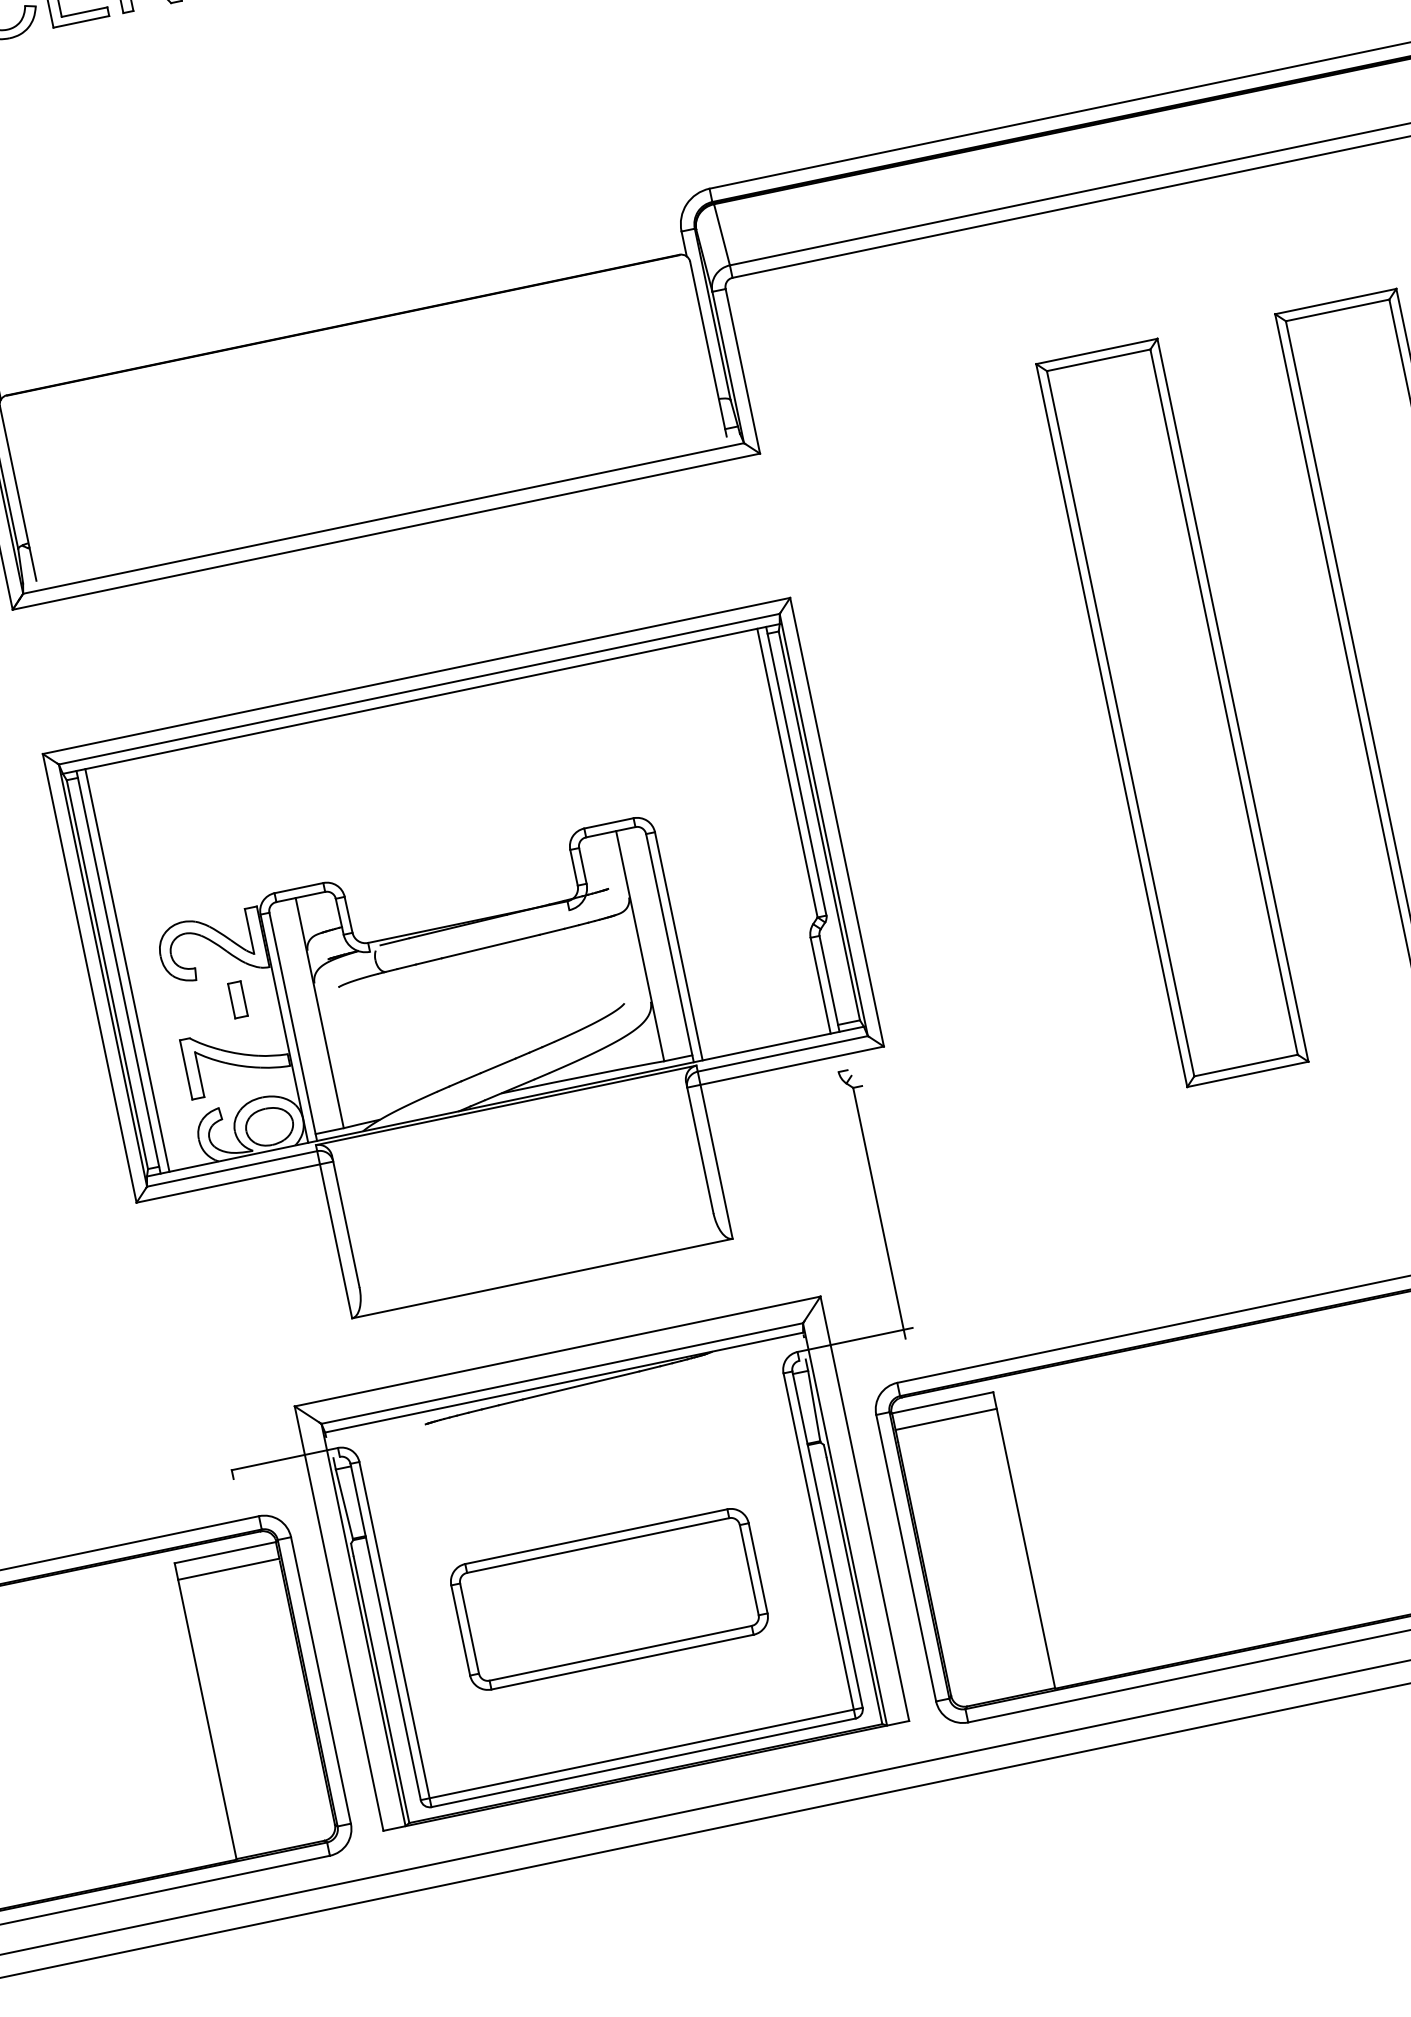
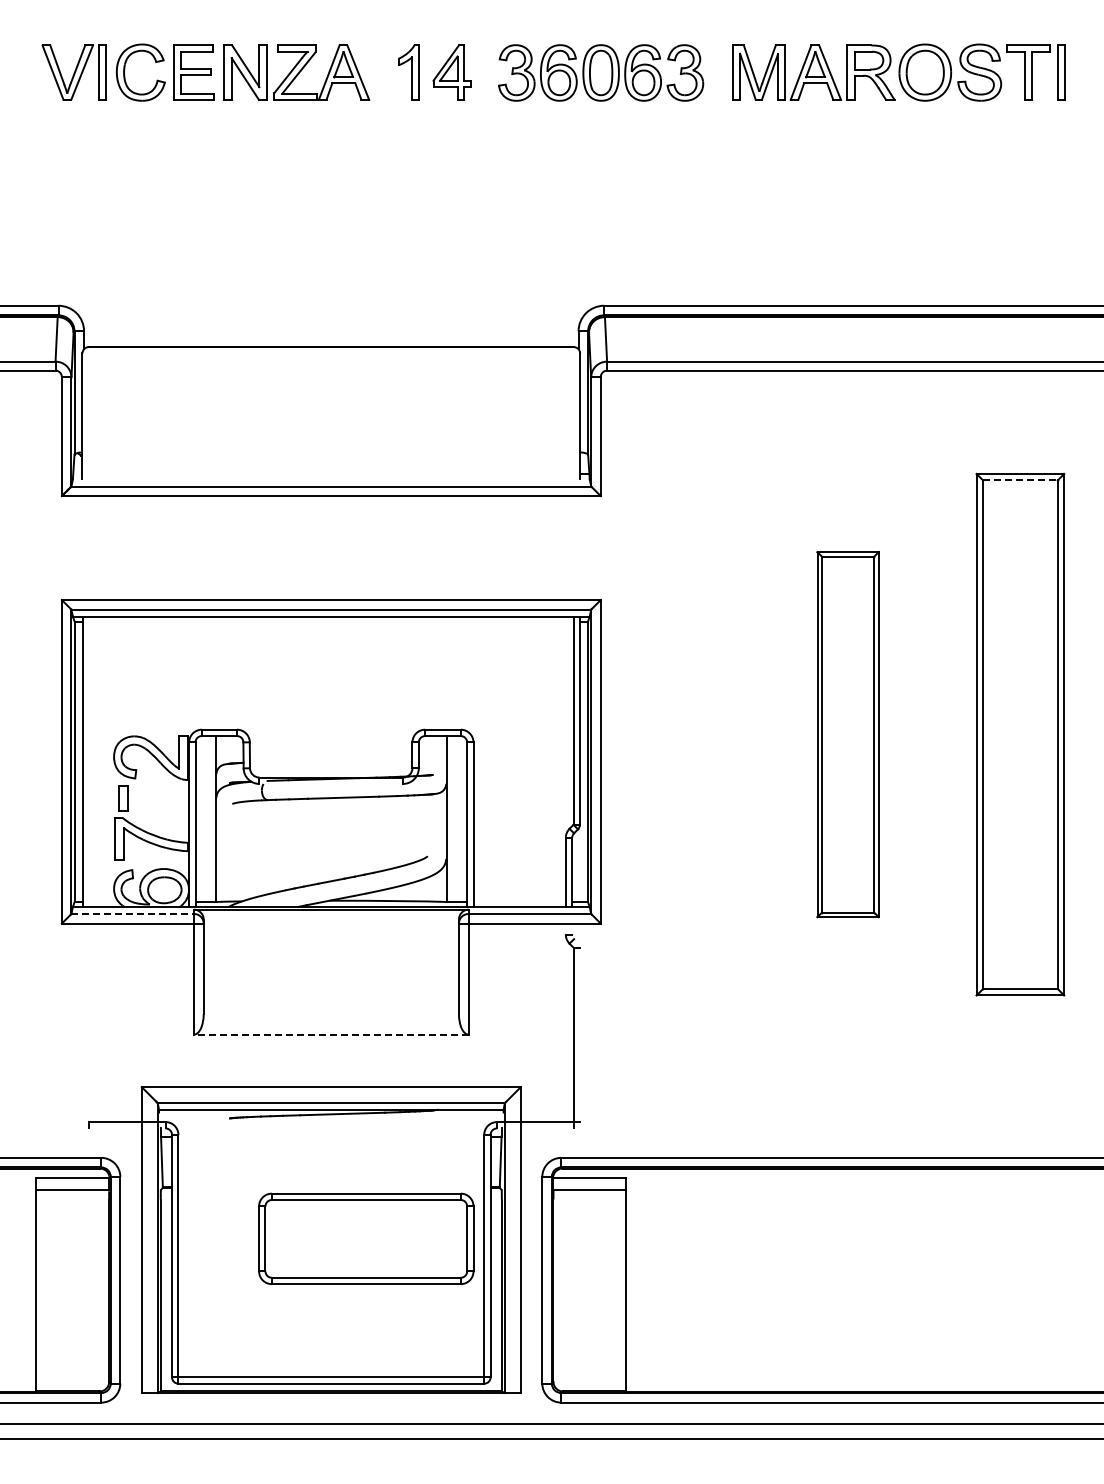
line: (1337, 310) -> (1020, 480), solid -> dashed
part: (1171, 712) -> (847, 734), size x0.7
line: (127, 969) -> (89, 761), removed
part: (238, 1000) -> (123, 798), moved
line: (233, 1169) -> (133, 914), solid -> dashed
line: (541, 1278) -> (330, 1034), solid -> dashed
part: (609, 1598) -> (366, 1238), moved

